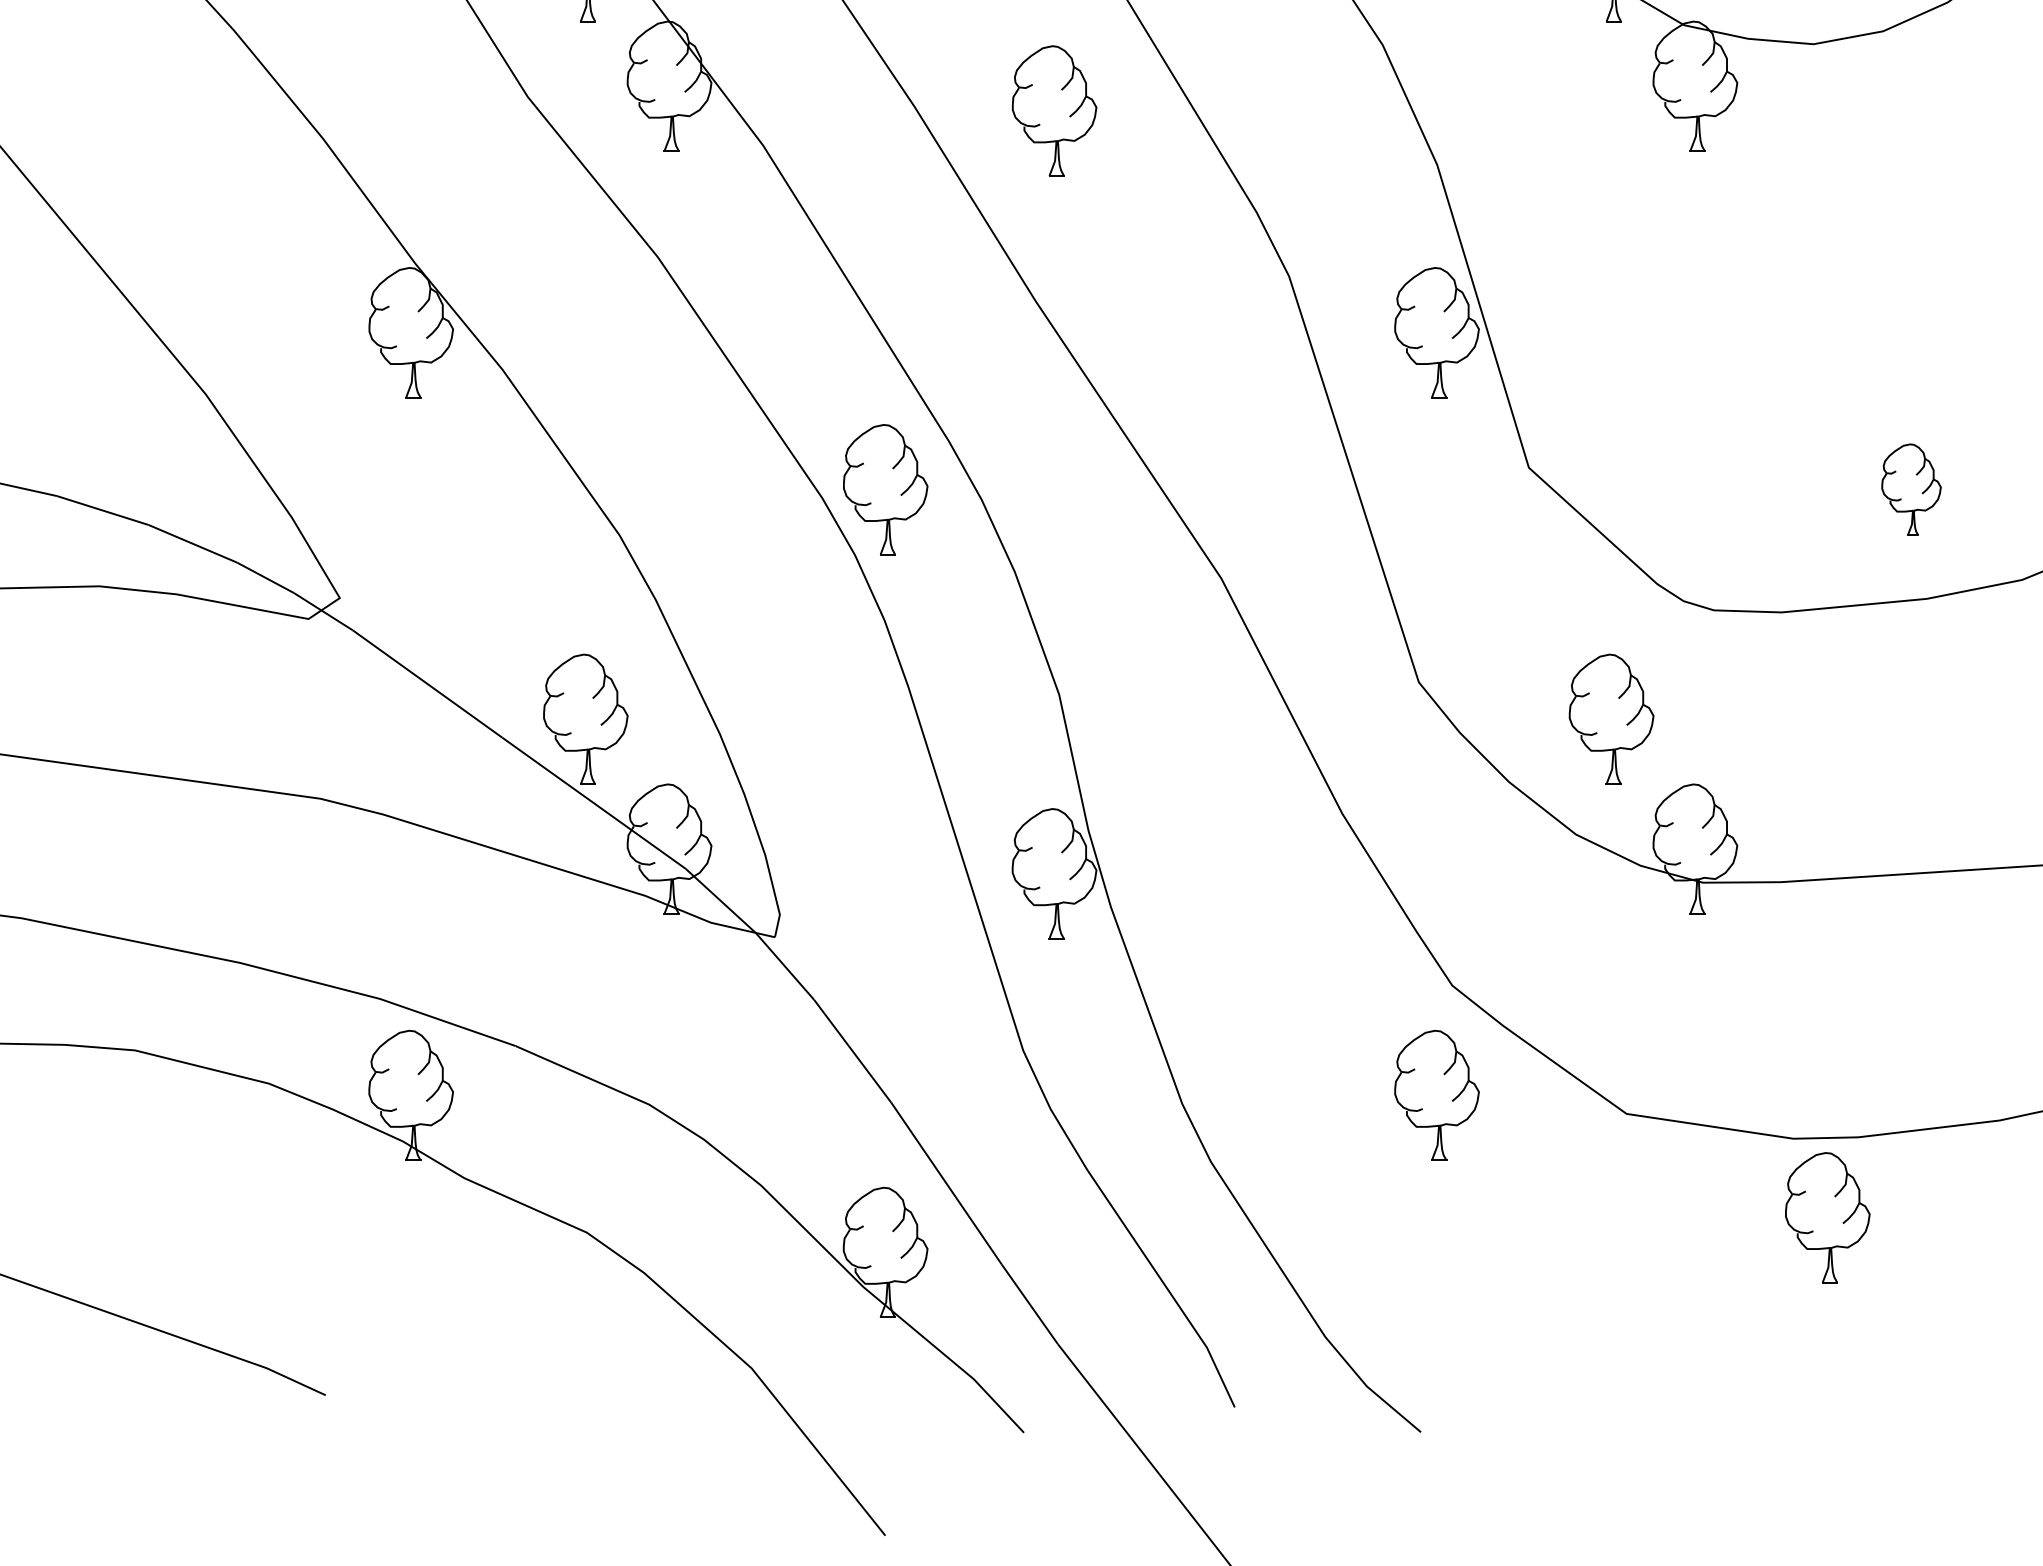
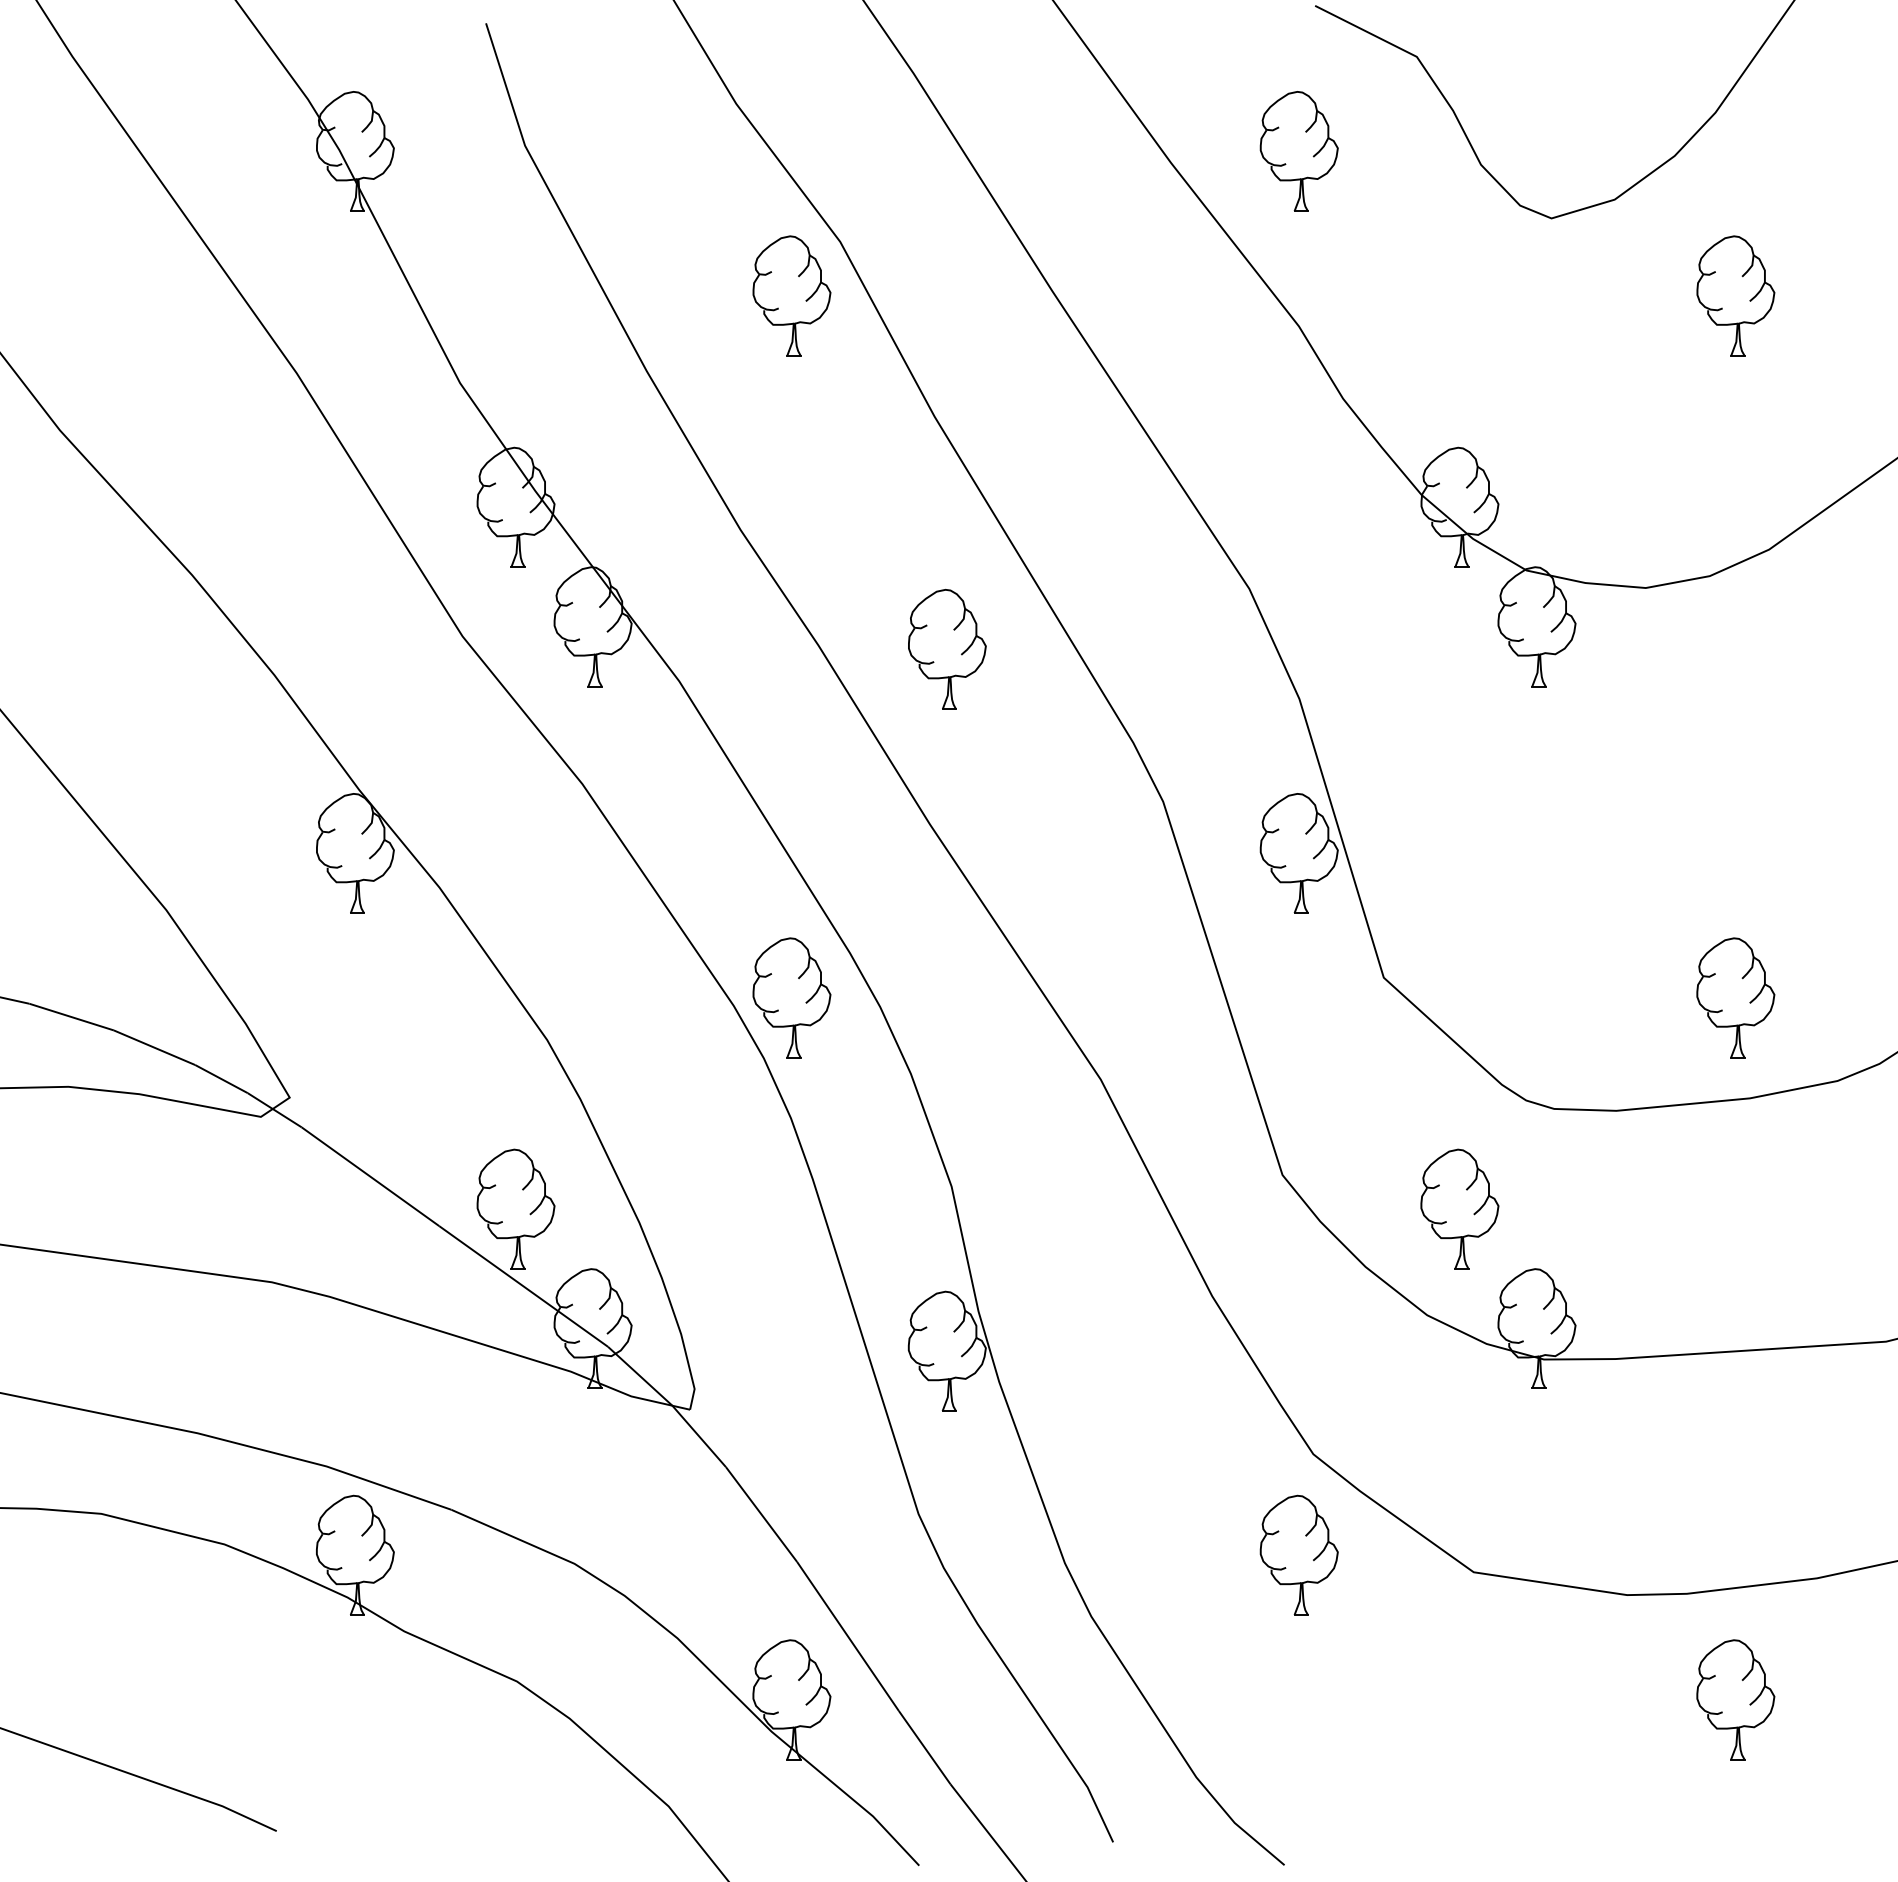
part: (1911, 489) -> (1735, 997), size x1.43
part: (1827, 1217) -> (1735, 1699), moved

